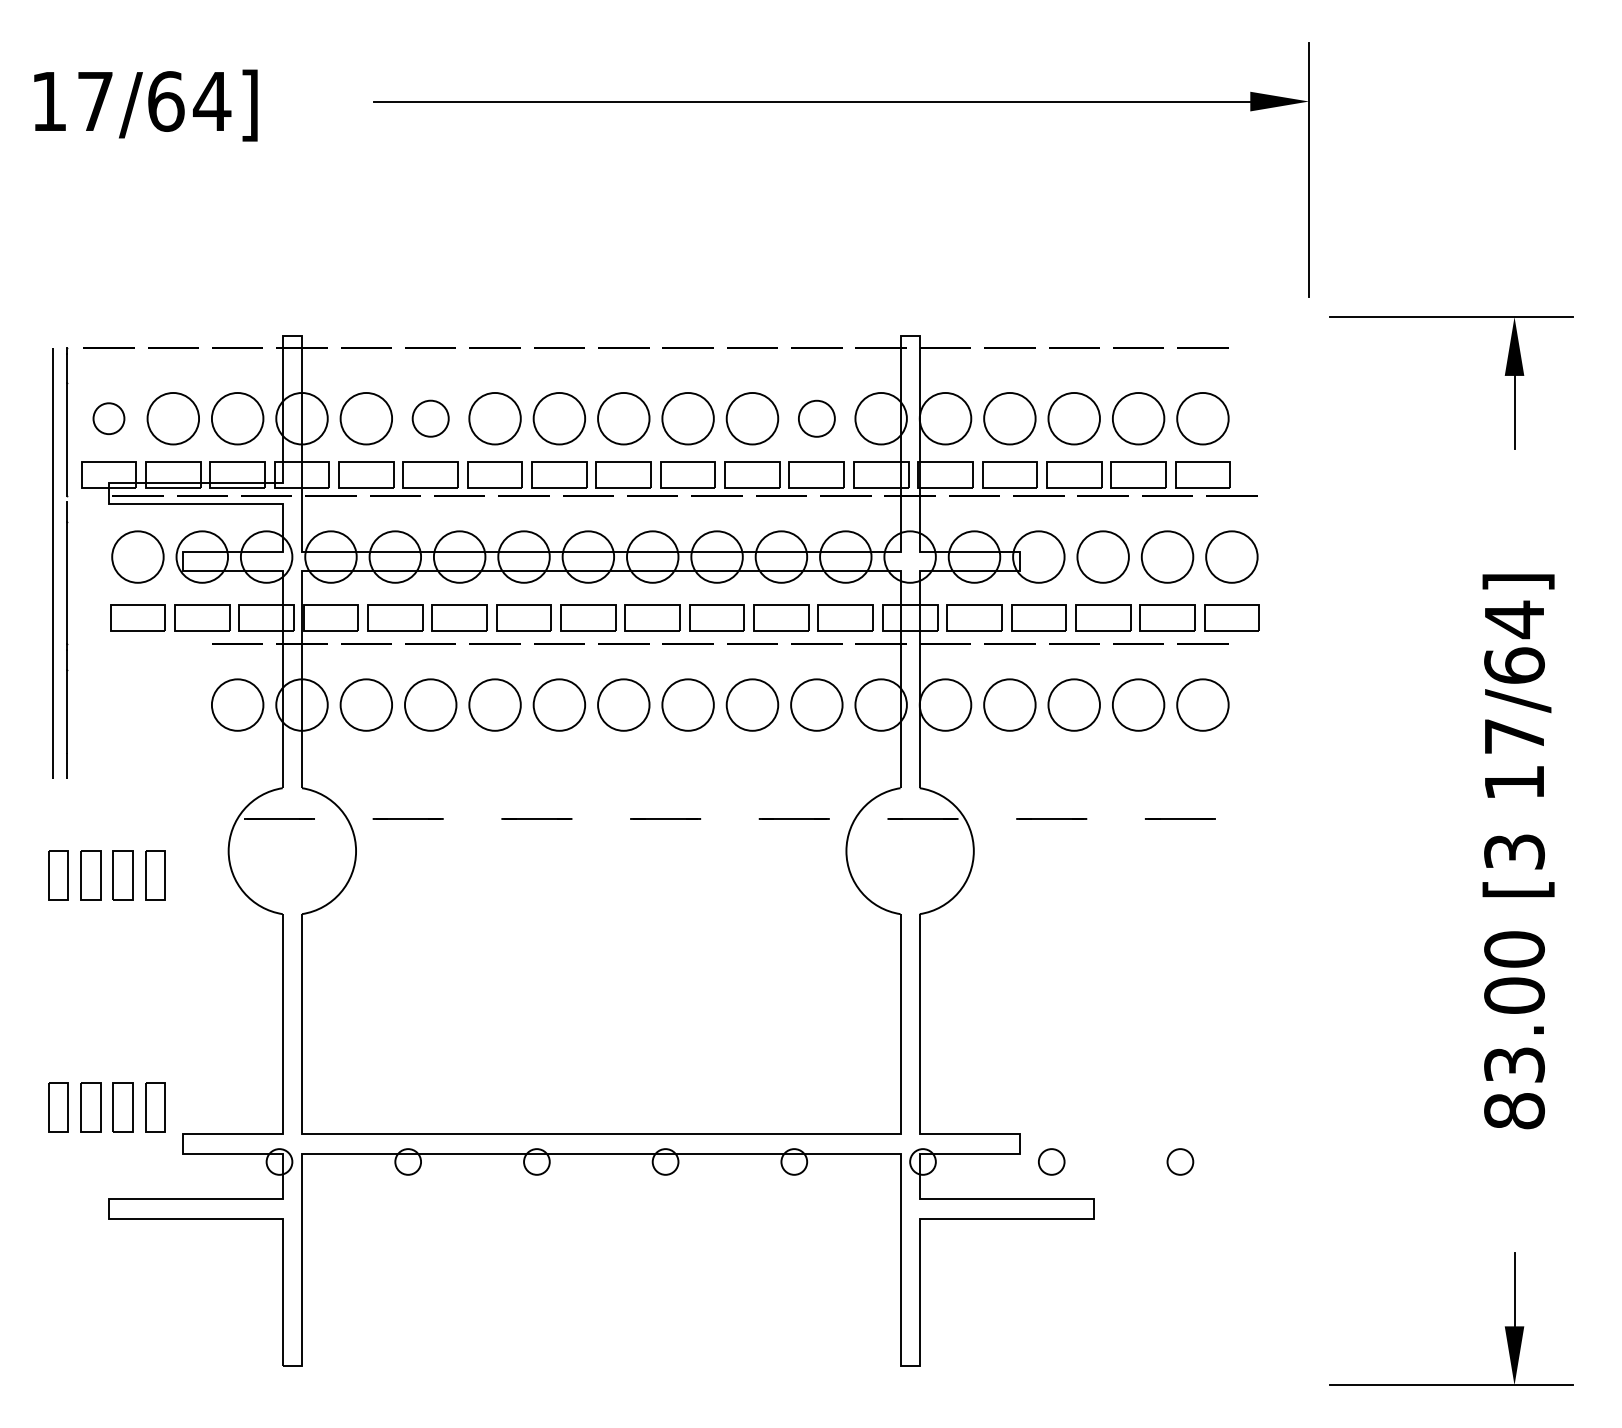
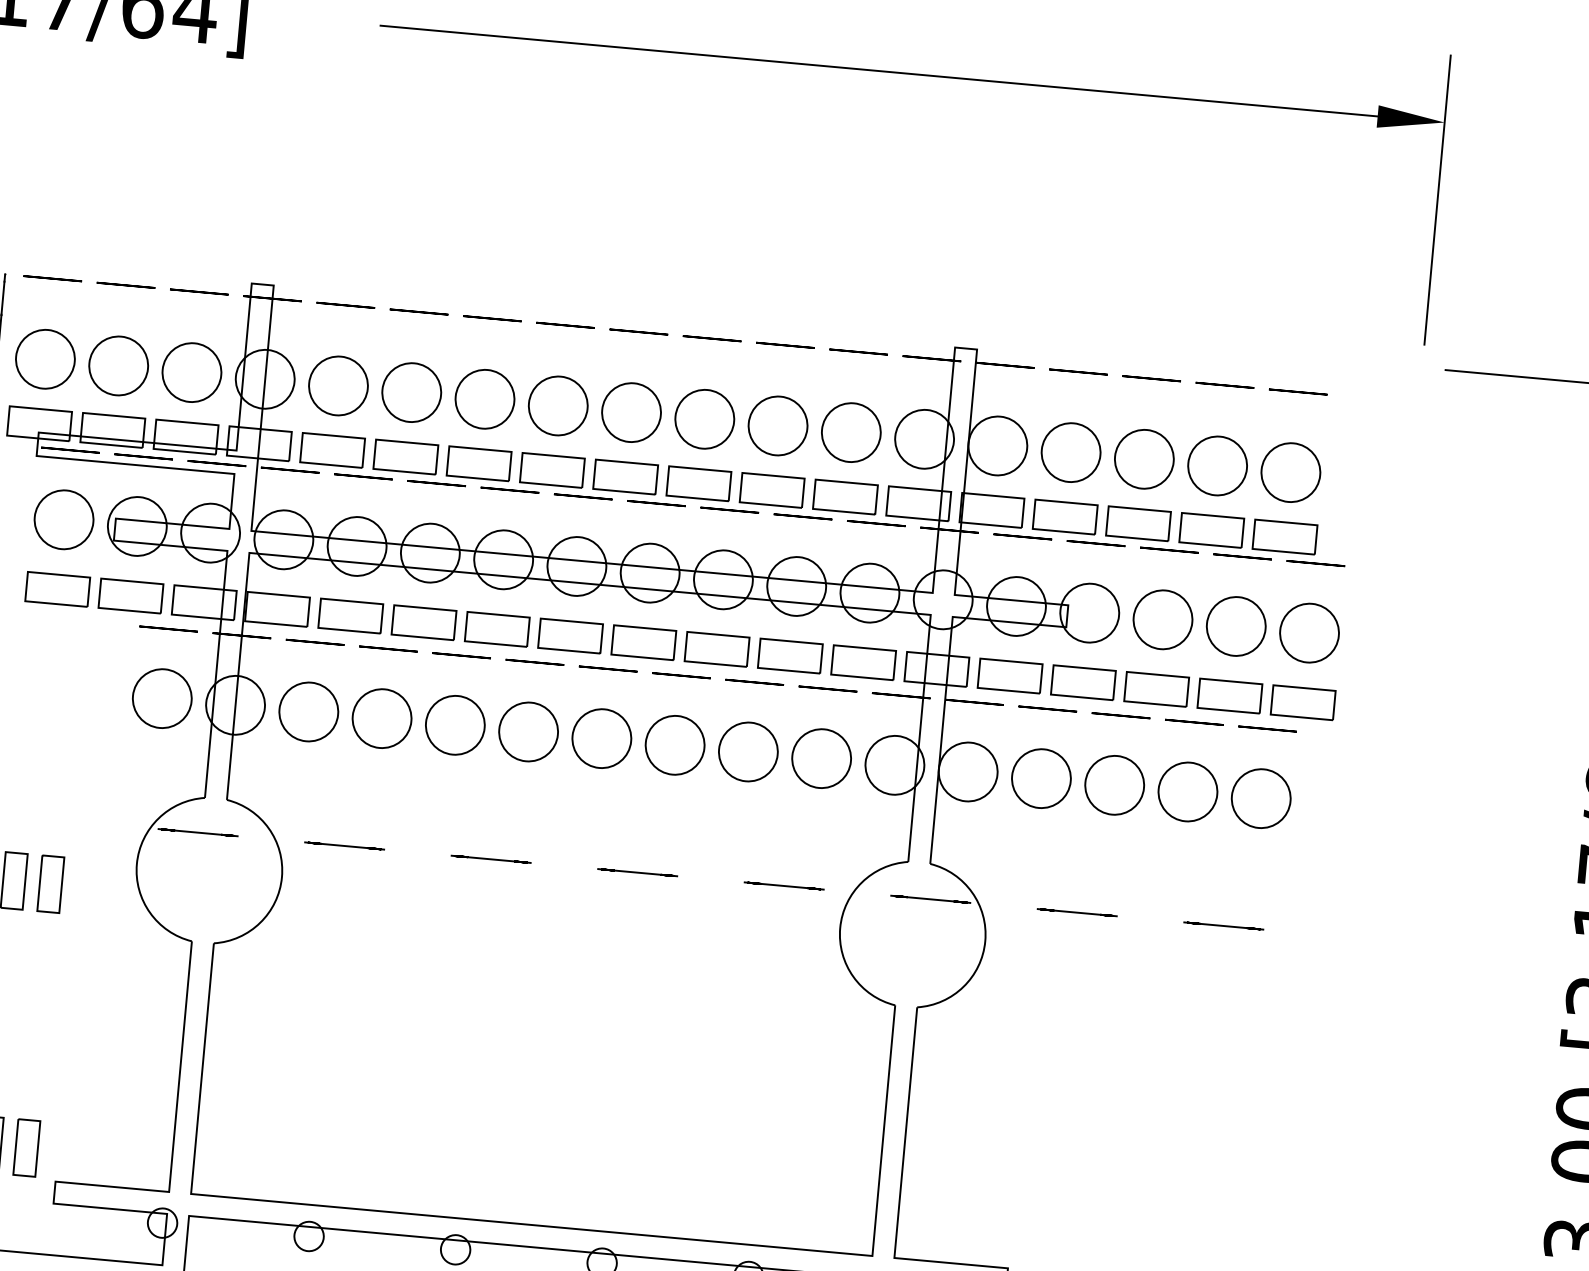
circle: (108, 418) -> (44, 358), size x1.67
circle: (430, 418) -> (411, 392), size x1.43
circle: (816, 418) -> (850, 432), size x1.43

